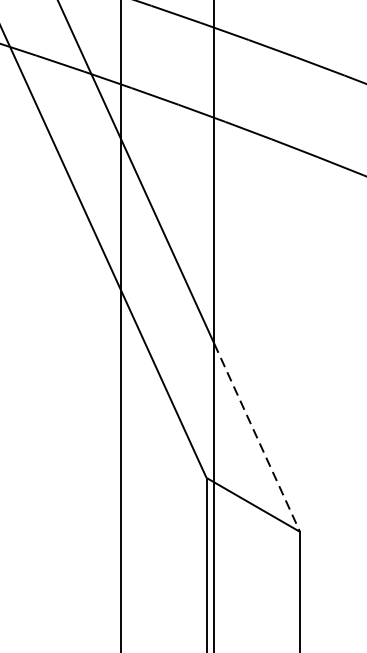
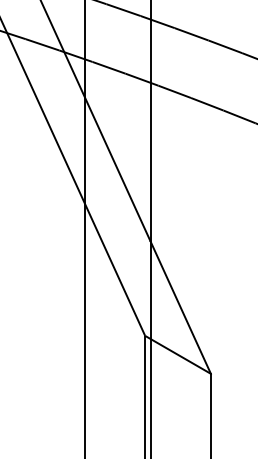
line: (256, 437) -> (180, 307), dashed -> solid

